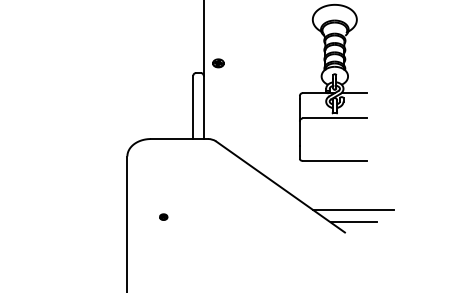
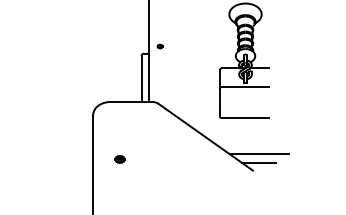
part: (218, 63) -> (160, 46), size x0.62
part: (163, 216) -> (119, 158), size x1.67

